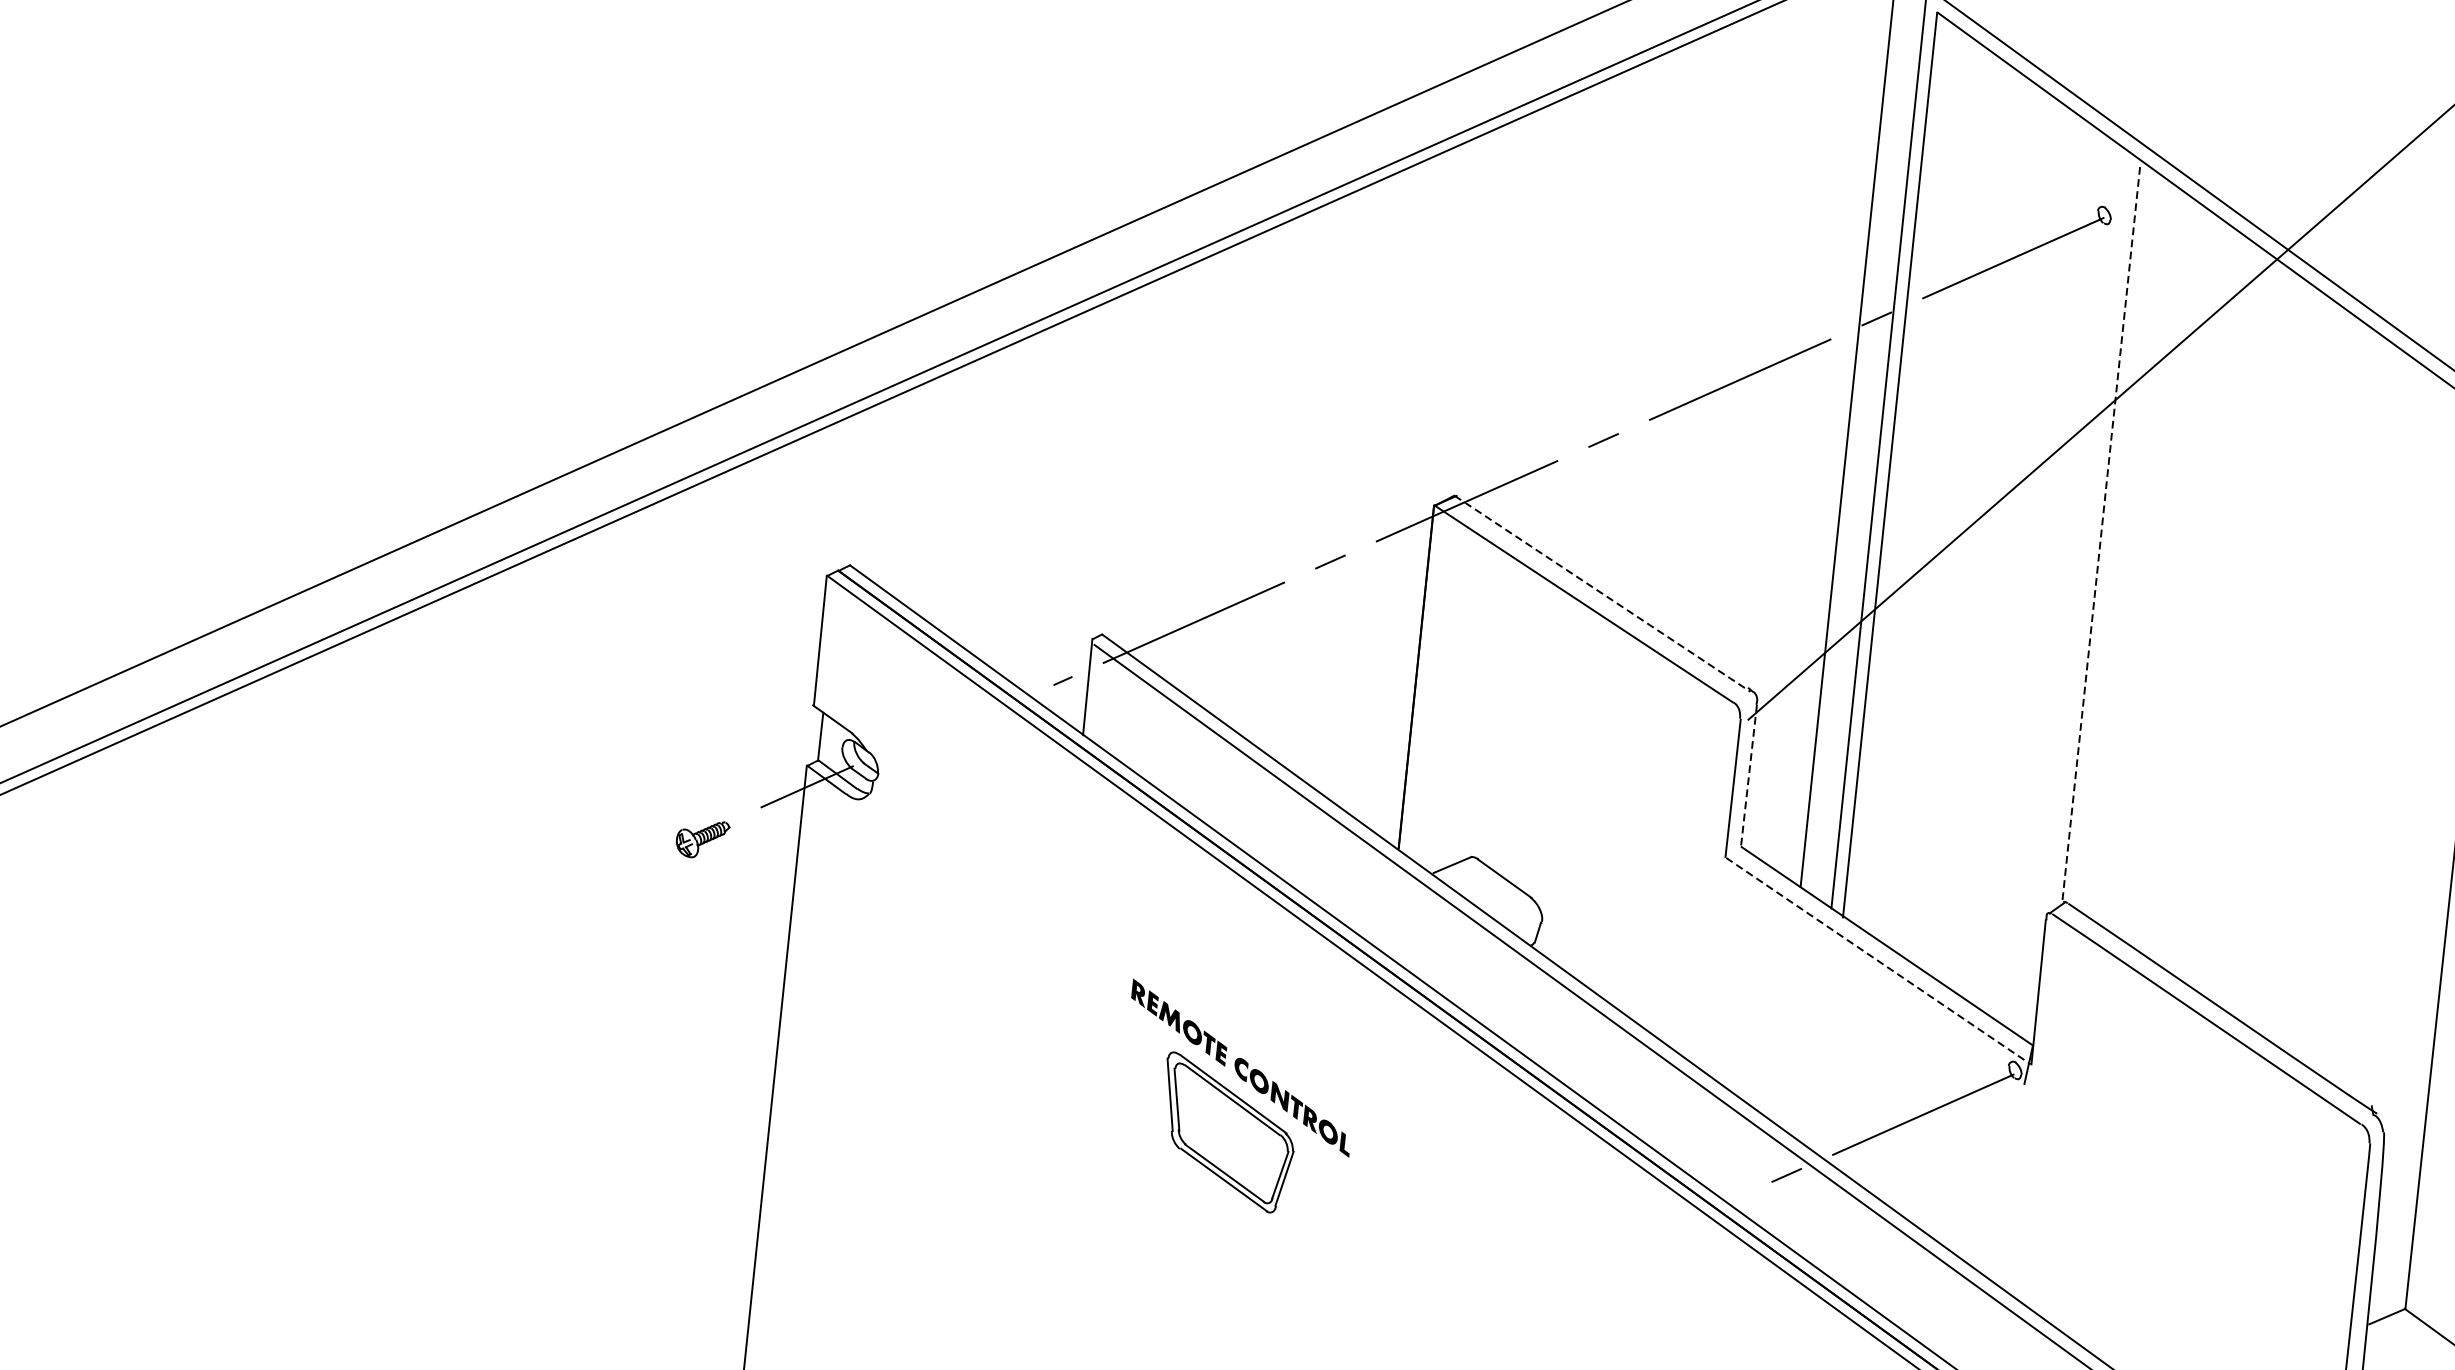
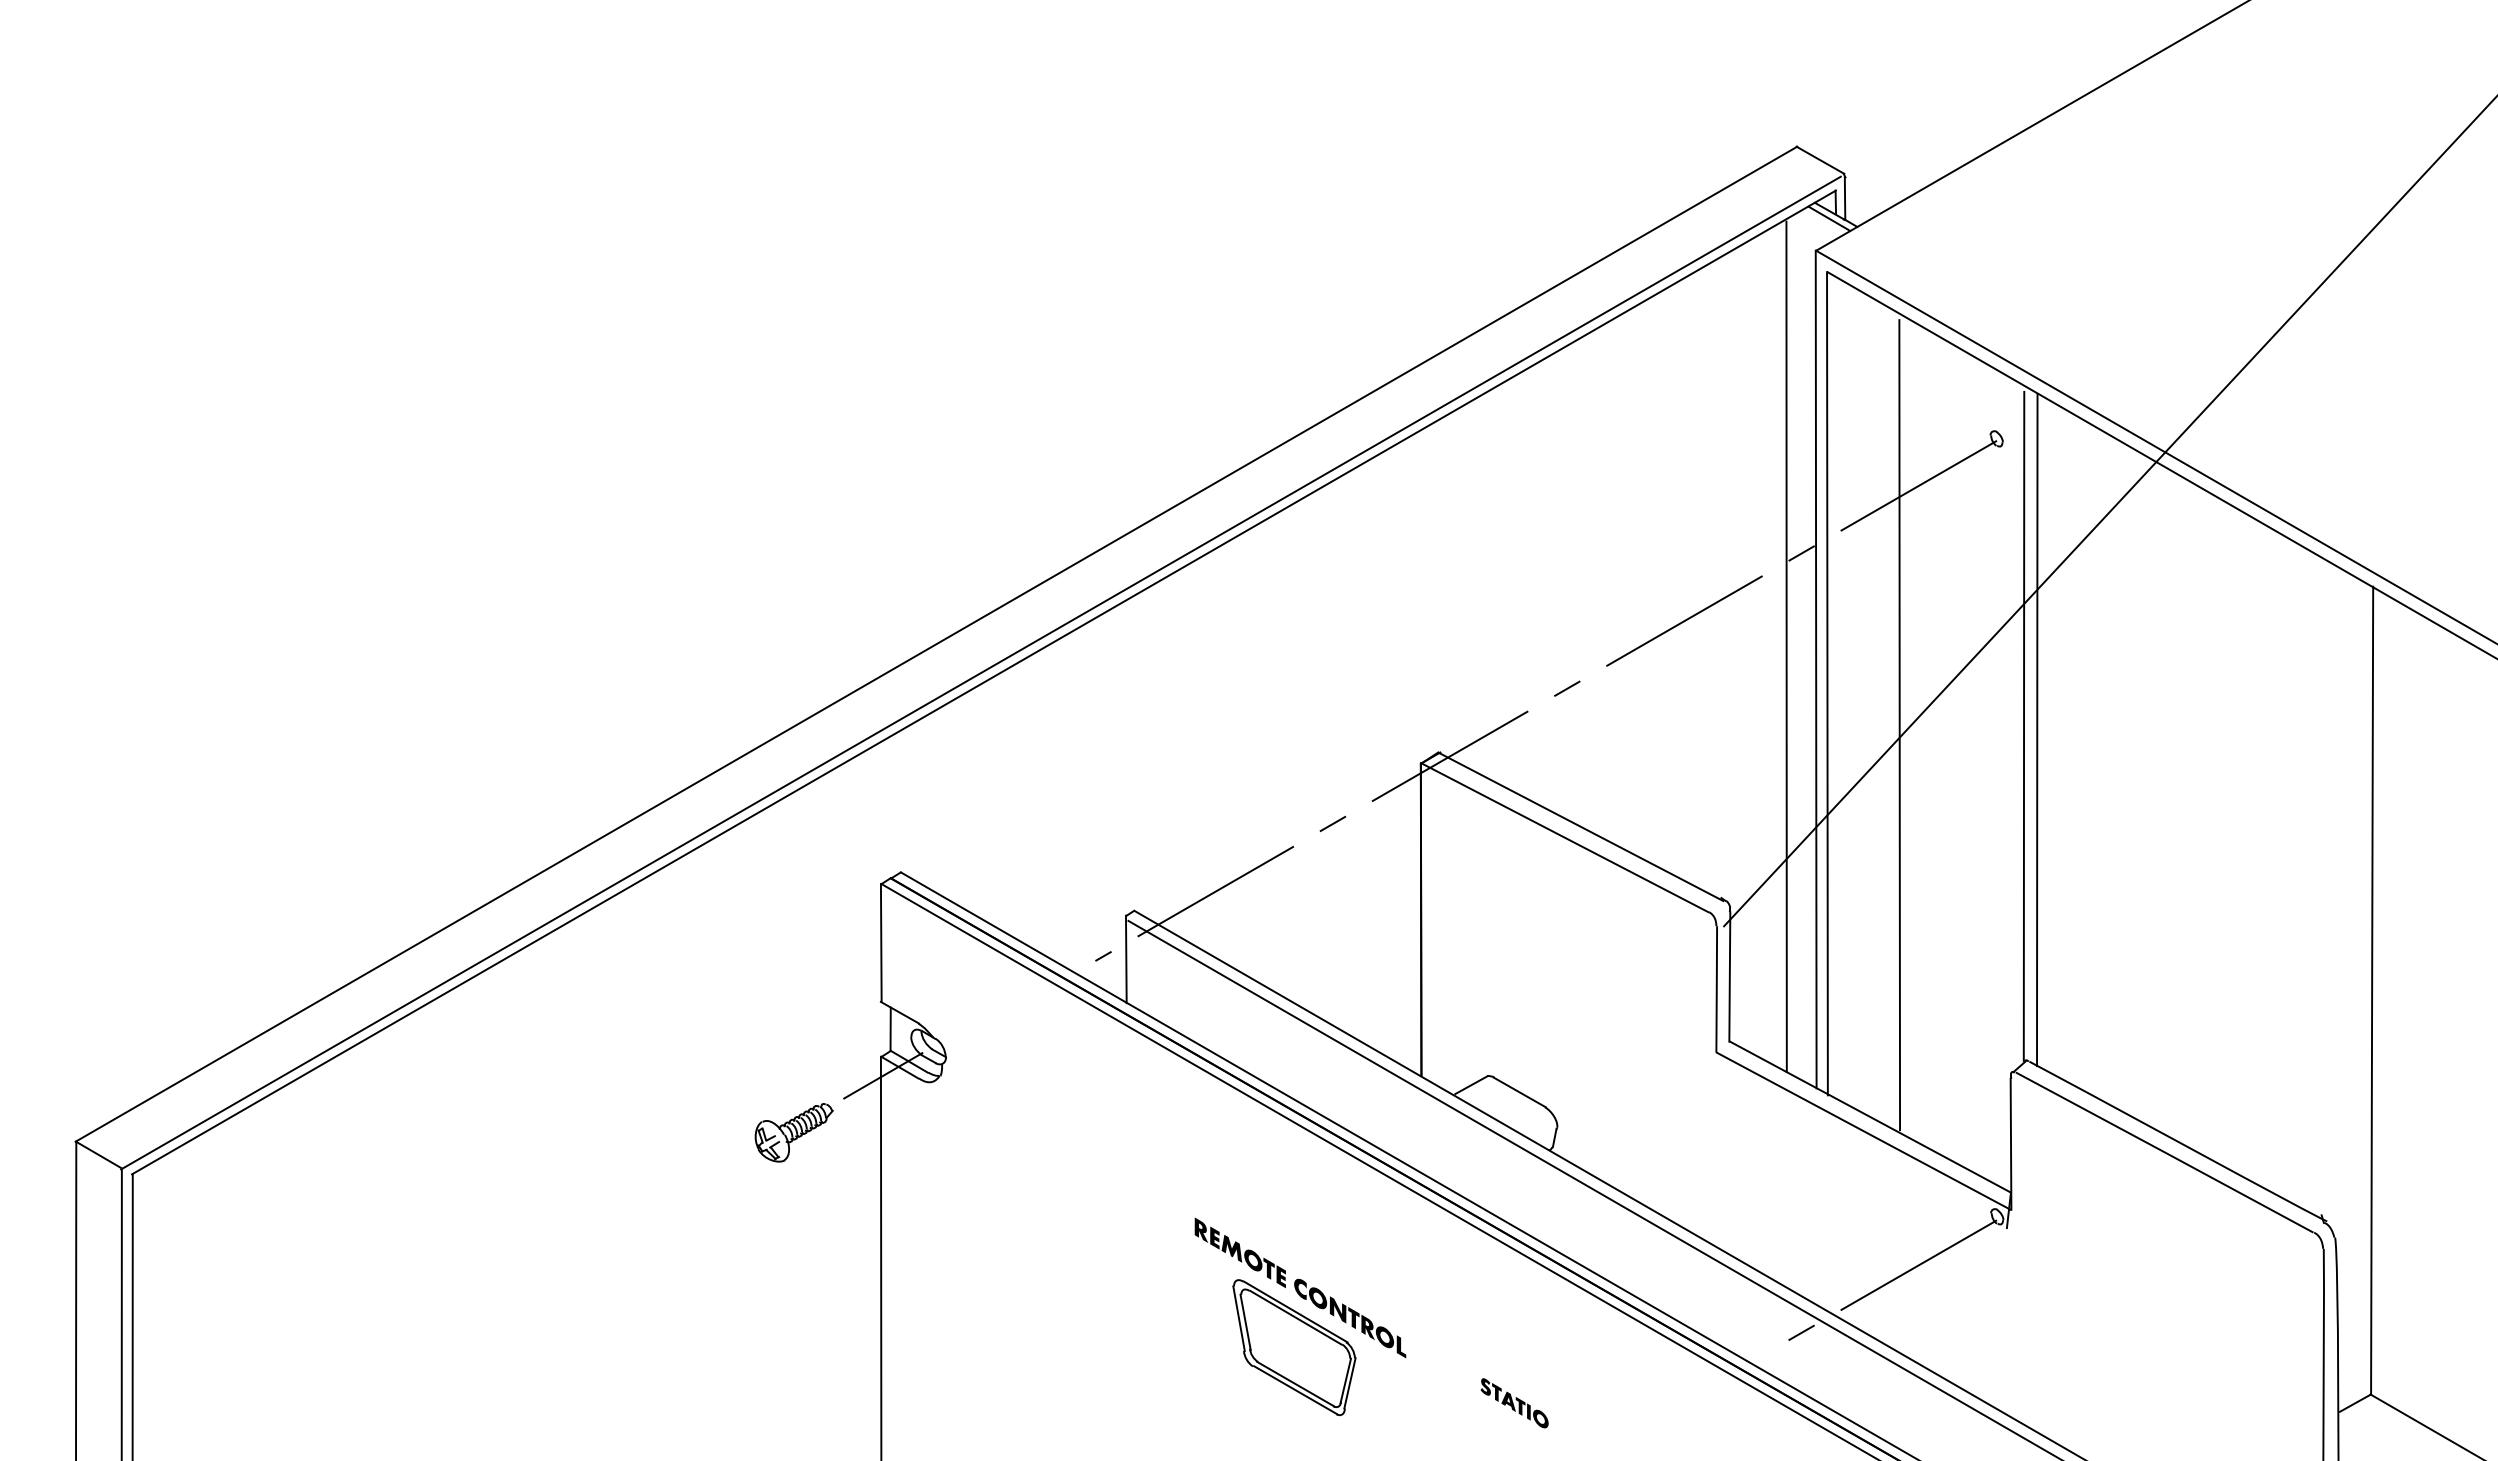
line: (1964, 519) -> (1899, 725), added
line: (2101, 534) -> (2024, 726), dashed -> solid
line: (2115, 540) -> (2037, 730), added
line: (1602, 593) -> (1580, 826), dashed -> solid
line: (1748, 775) -> (1729, 976), dashed -> solid
part: (702, 838) -> (793, 1132), size x1.67
line: (1879, 961) -> (1864, 1131), dashed -> solid
part: (1463, 1219) -> (1514, 1403), added

